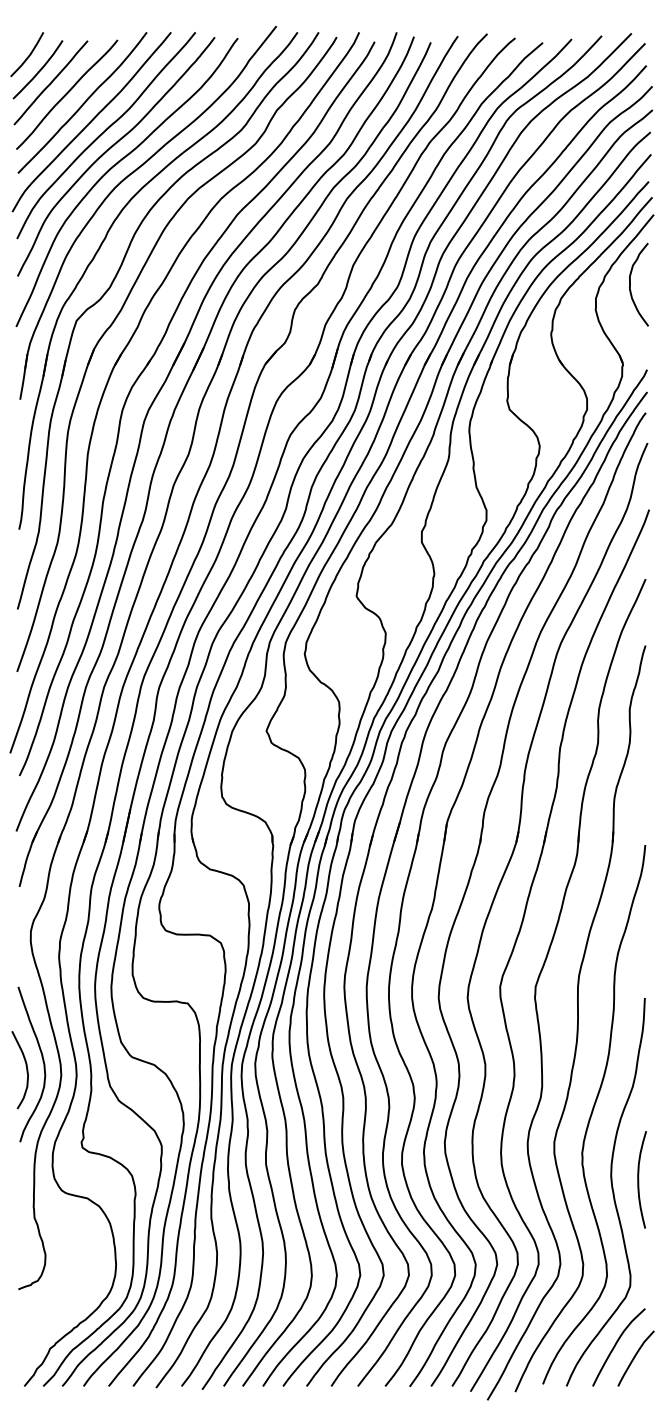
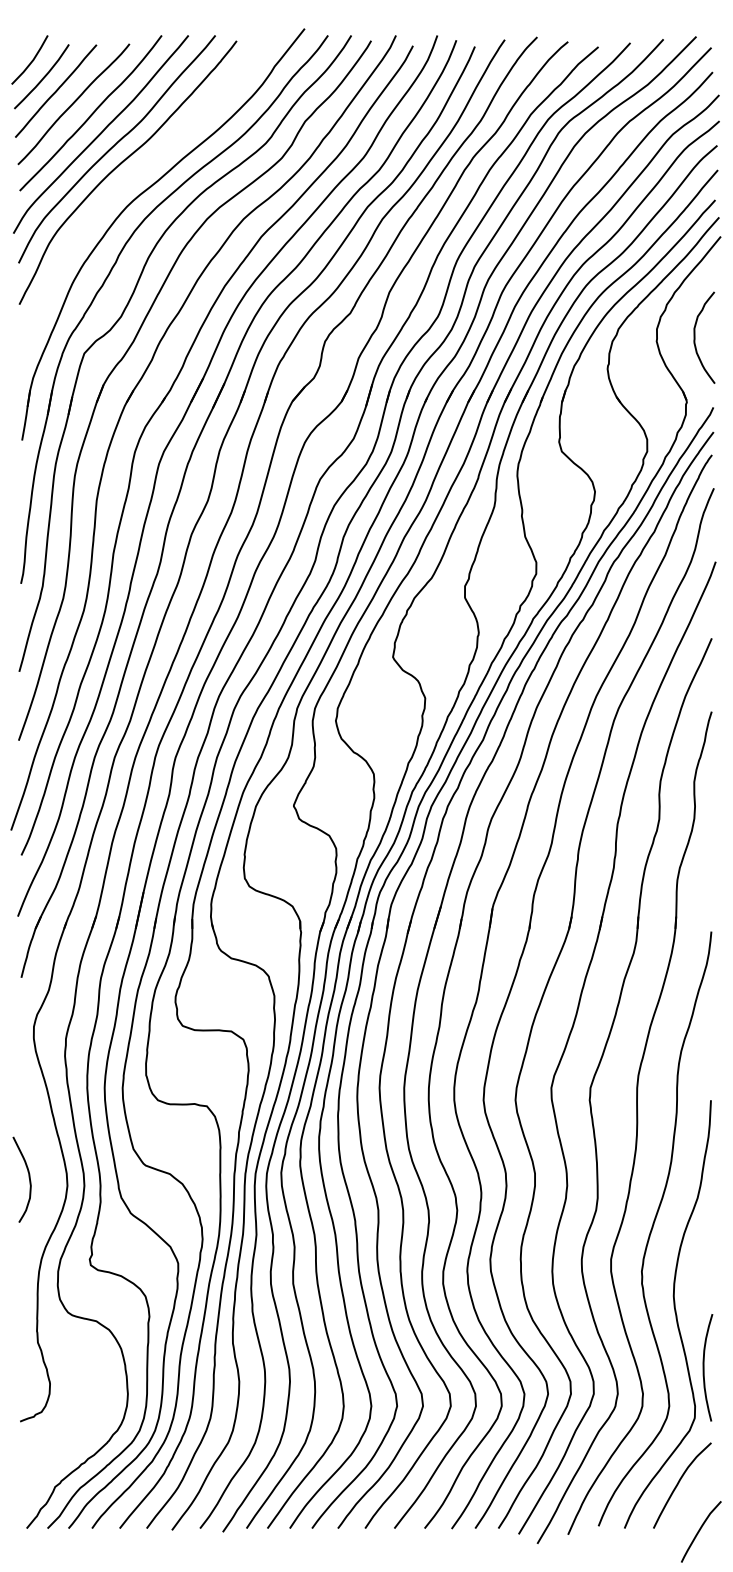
curve: (113, 167) -> (125, 184), removed
curve: (630, 284) -> (695, 337), moved
curve: (42, 1059) -> (46, 1168), removed
curve: (639, 1179) -> (704, 1367), moved
curve: (635, 1357) -> (700, 1530), moved

